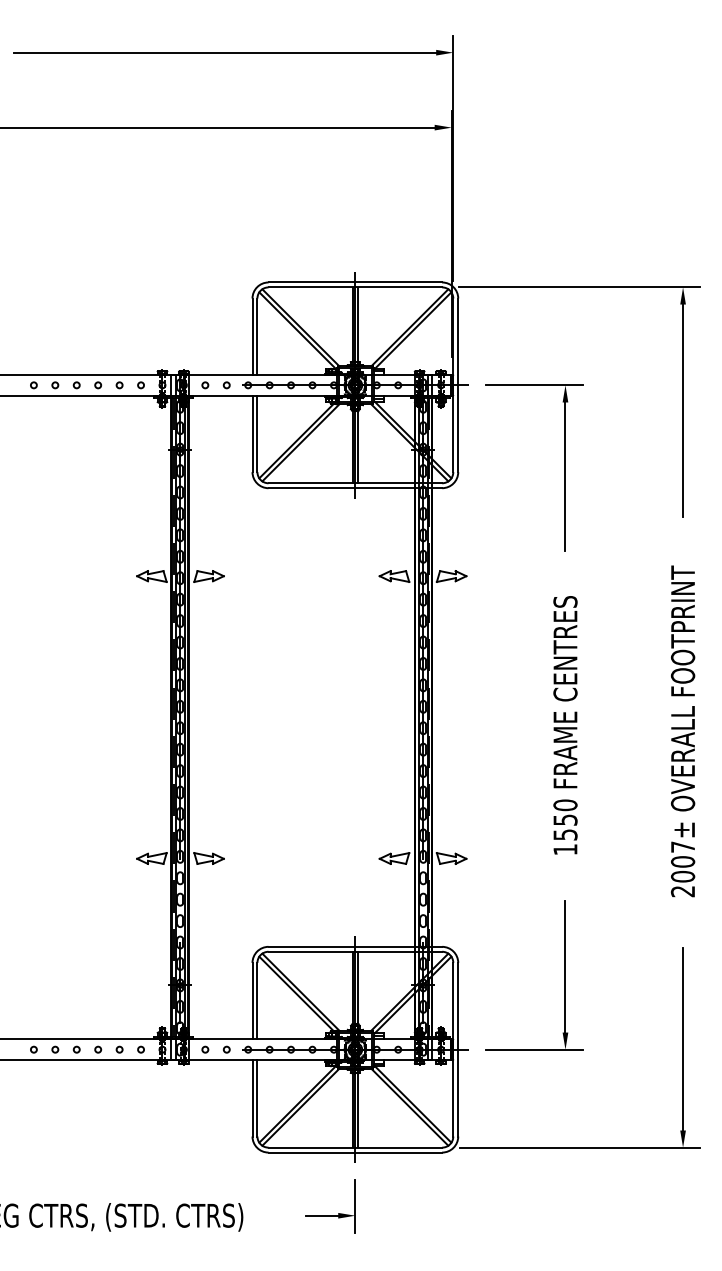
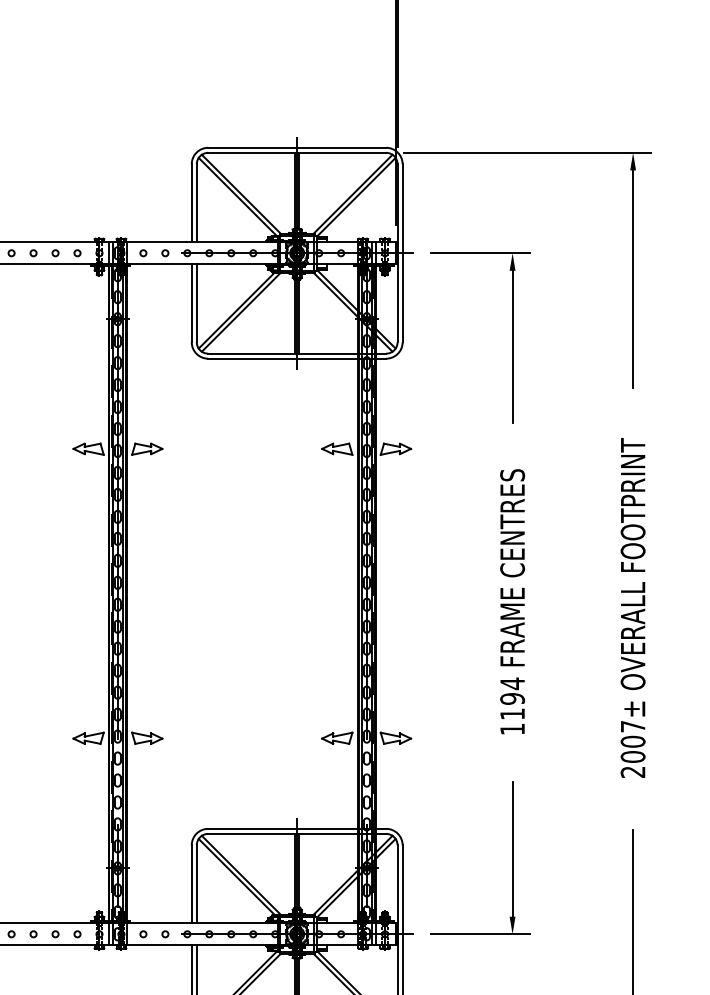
text: (565, 819) -> (512, 698), 1550 -> 1194

